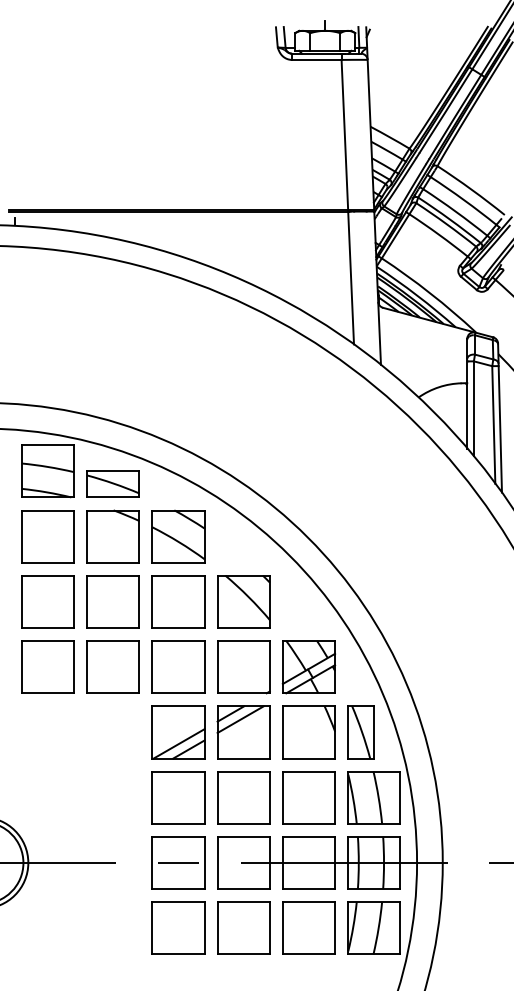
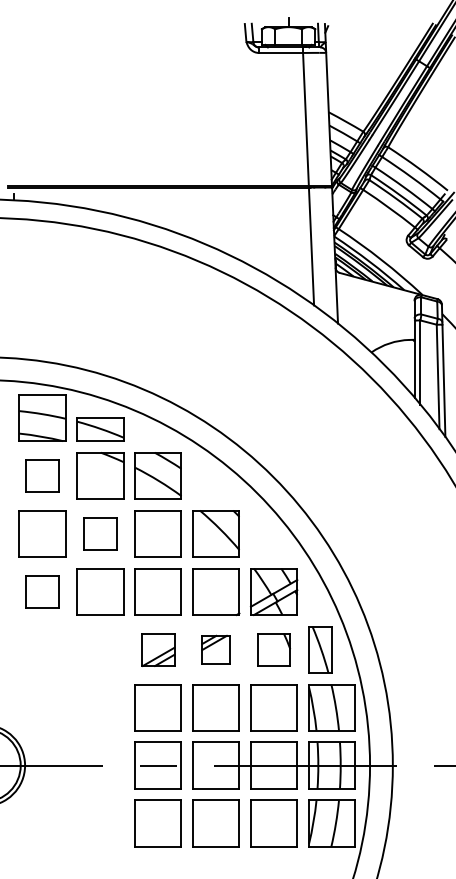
part: (47, 536) -> (42, 475), size x0.7
part: (112, 601) -> (99, 533), size x0.7
part: (47, 666) -> (42, 591), size x0.7
part: (178, 732) -> (158, 649), size x0.7
part: (243, 732) -> (216, 649), size x0.6
part: (308, 732) -> (273, 649), size x0.7

